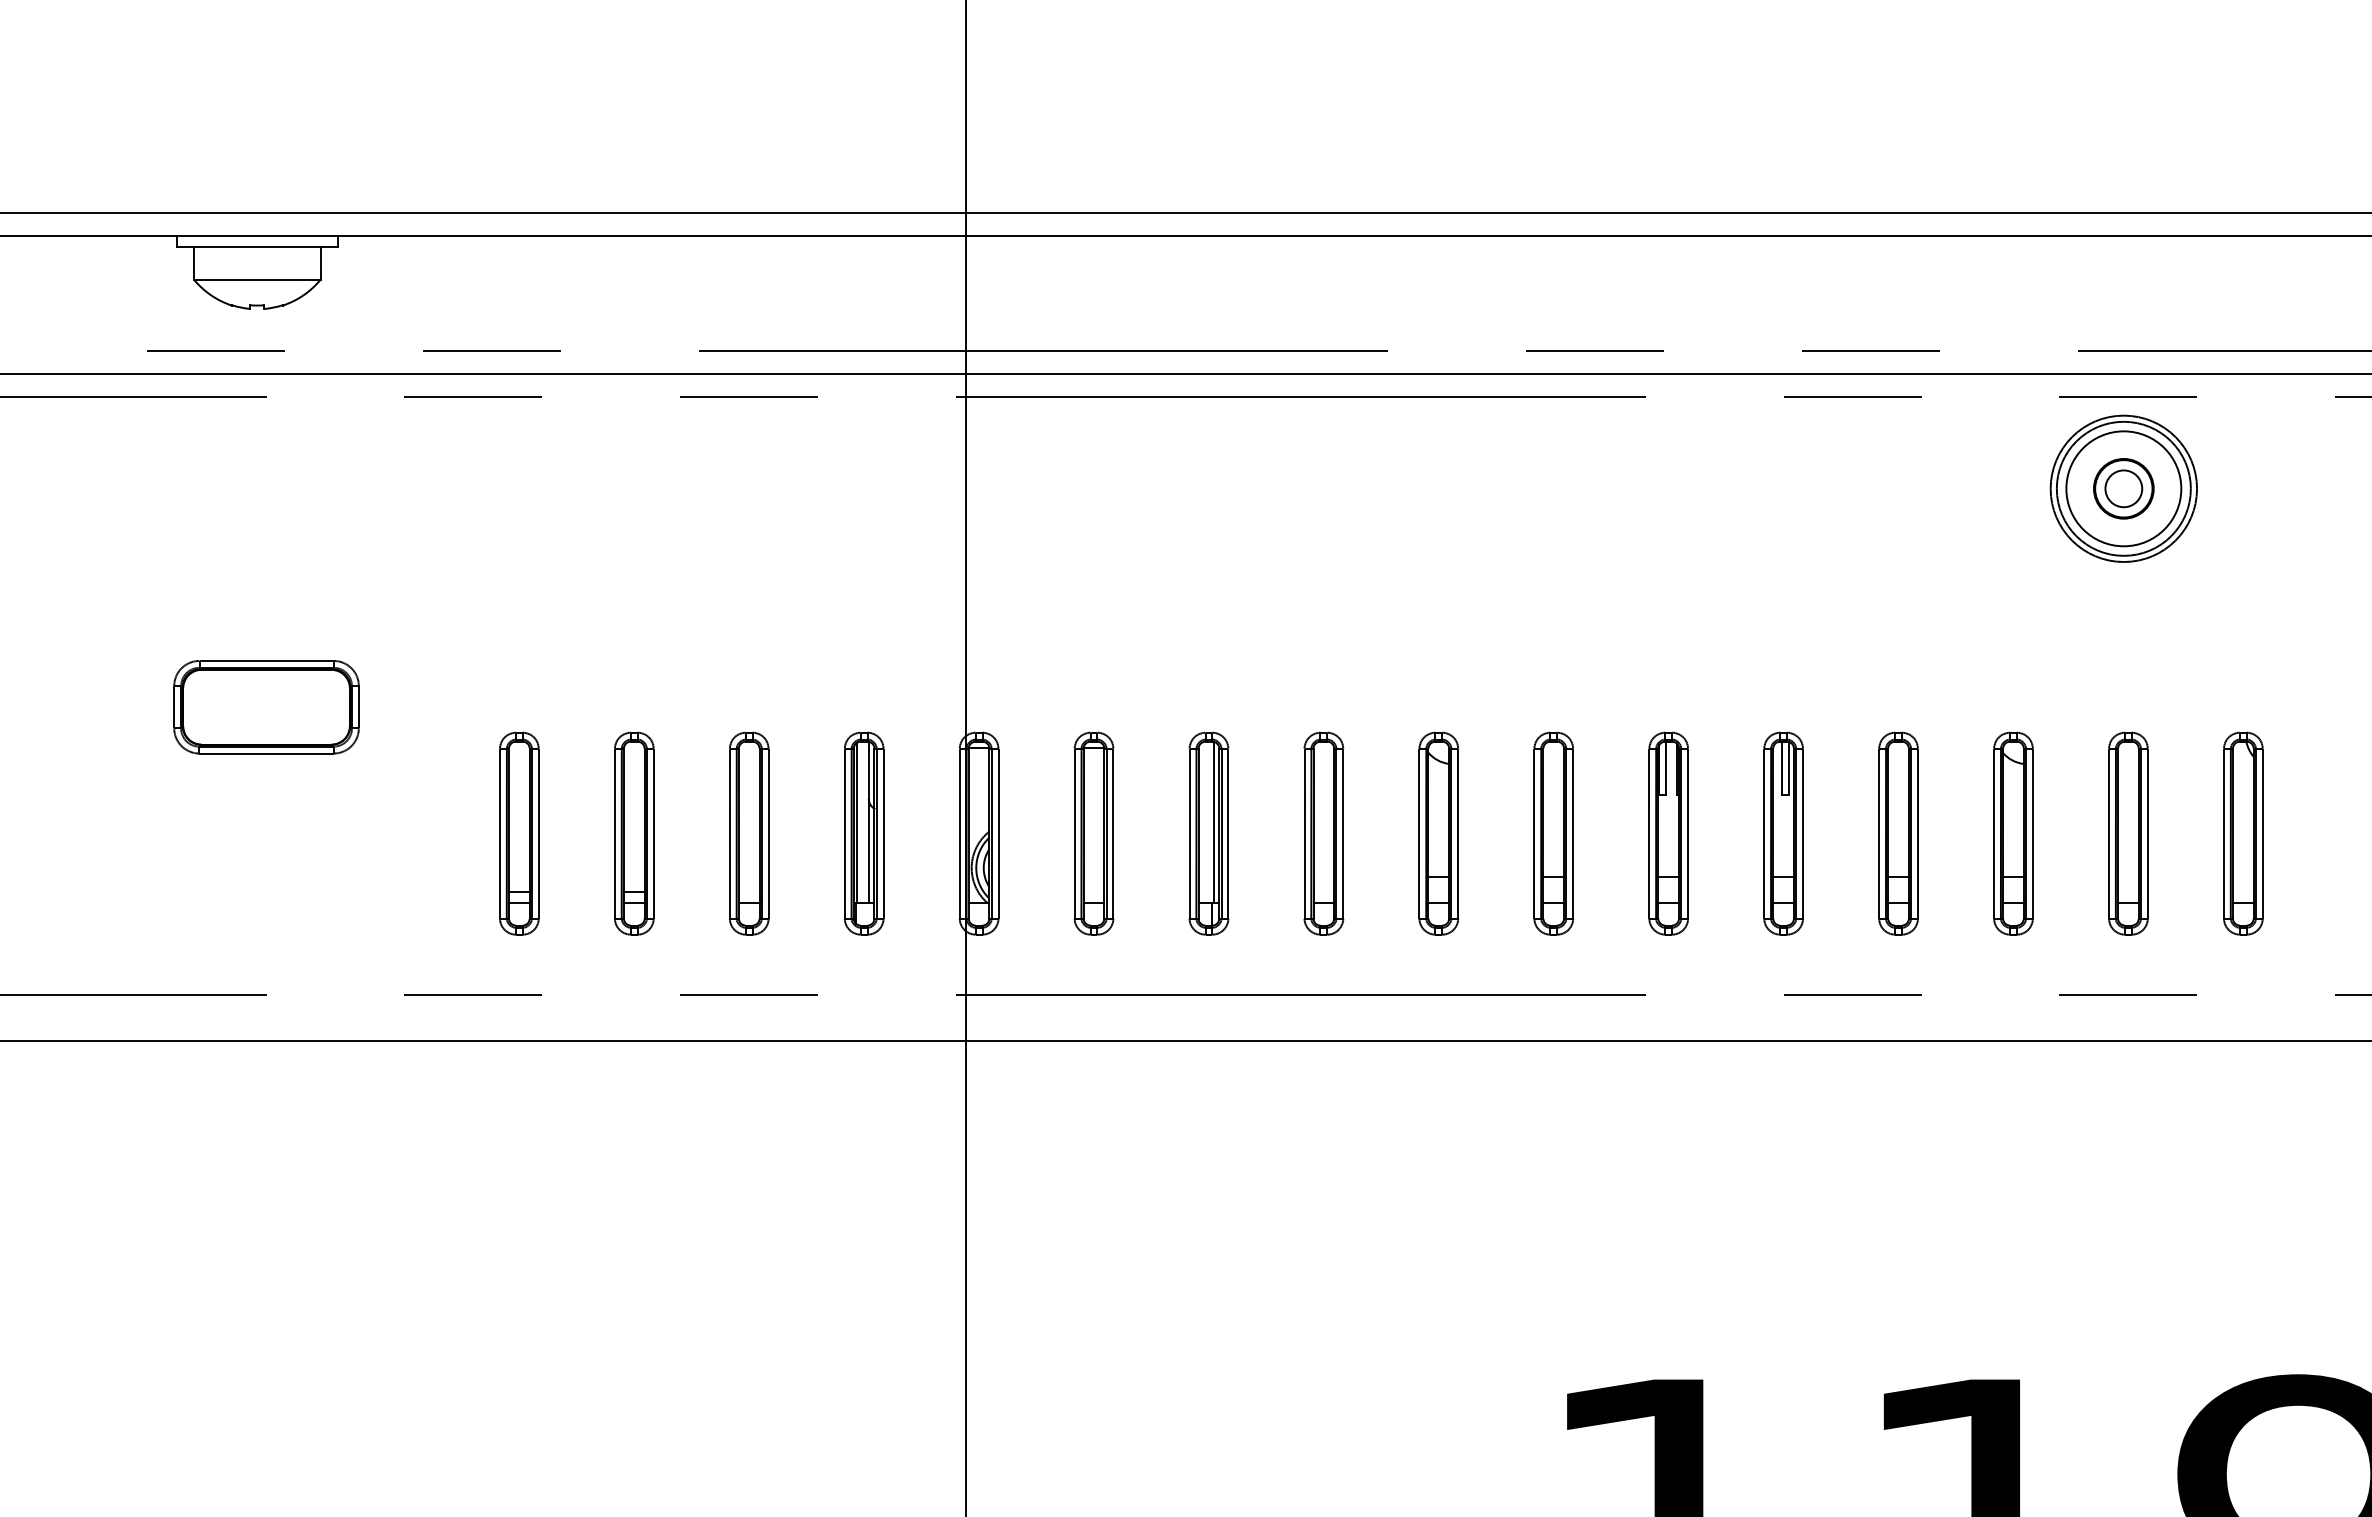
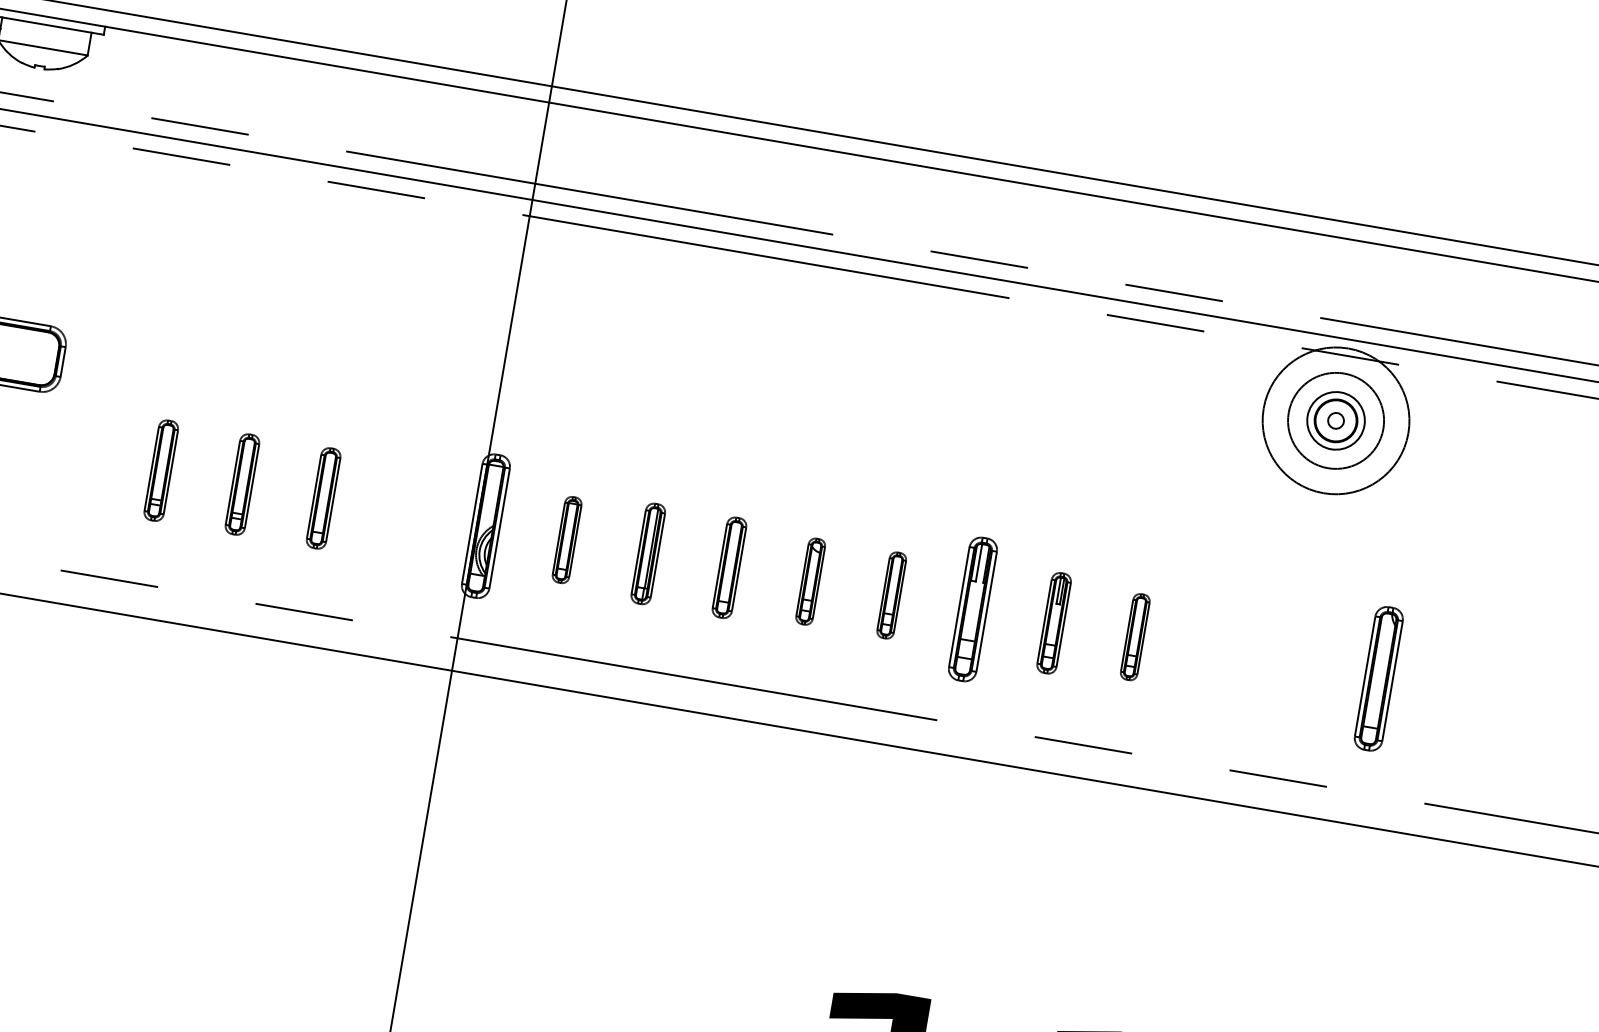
circle: (2123, 488) -> (1335, 420), size x0.6
circle: (2123, 488) -> (1335, 420), size x0.7
circle: (2123, 488) -> (1335, 420), size x1.4
part: (519, 833) -> (161, 470), size x0.7
part: (634, 833) -> (242, 484), size x0.7
part: (749, 833) -> (323, 498), size x0.7
part: (864, 833) -> (405, 512), removed
part: (1093, 833) -> (566, 539), size x0.6
part: (1208, 833) -> (647, 553), size x0.7
part: (1323, 833) -> (729, 567), size x0.7
part: (1438, 833) -> (810, 581), size x0.6
part: (1553, 833) -> (891, 595), size x0.6
part: (1783, 833) -> (1054, 623), size x0.7
part: (1898, 833) -> (1135, 637), size x0.6
part: (2013, 833) -> (1216, 650), removed
part: (2128, 833) -> (1297, 664), removed

